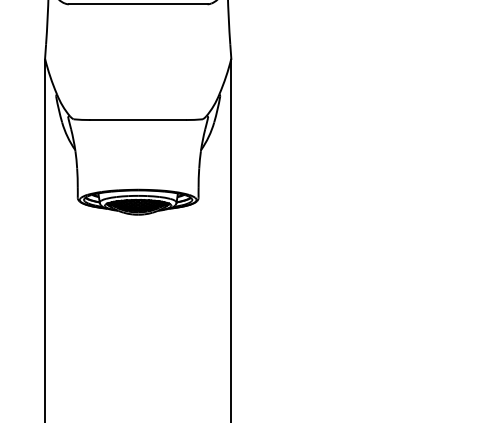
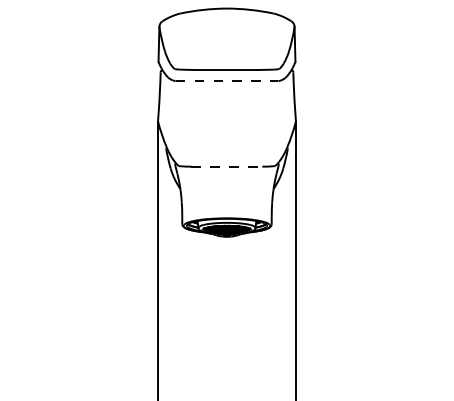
line: (138, 5) -> (227, 81), solid -> dashed
line: (138, 119) -> (227, 166), solid -> dashed

